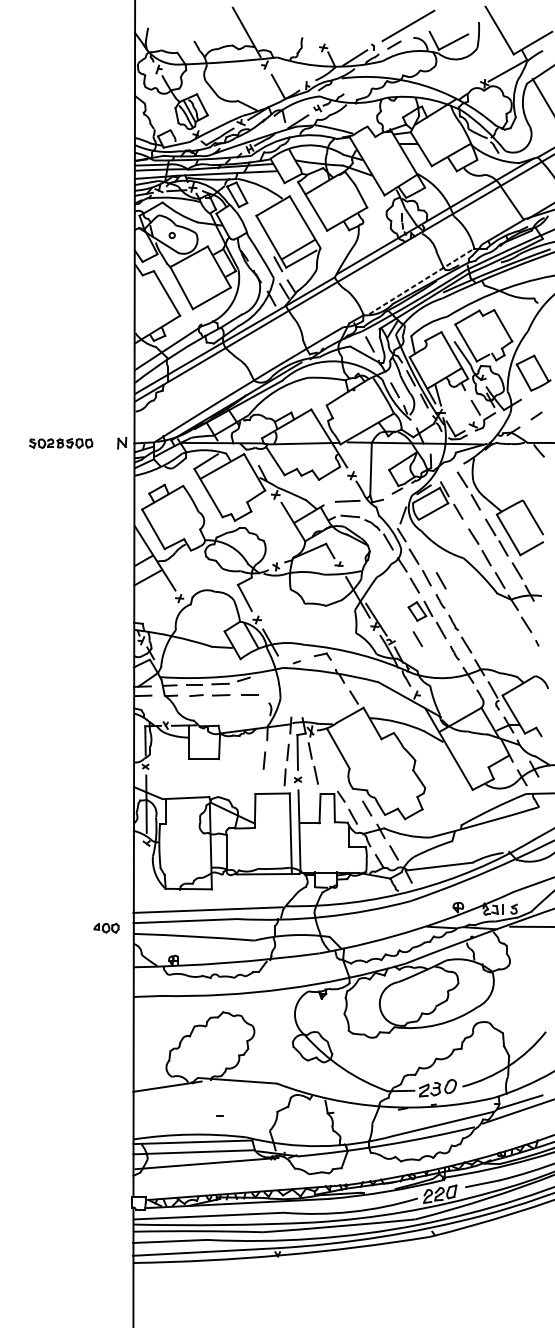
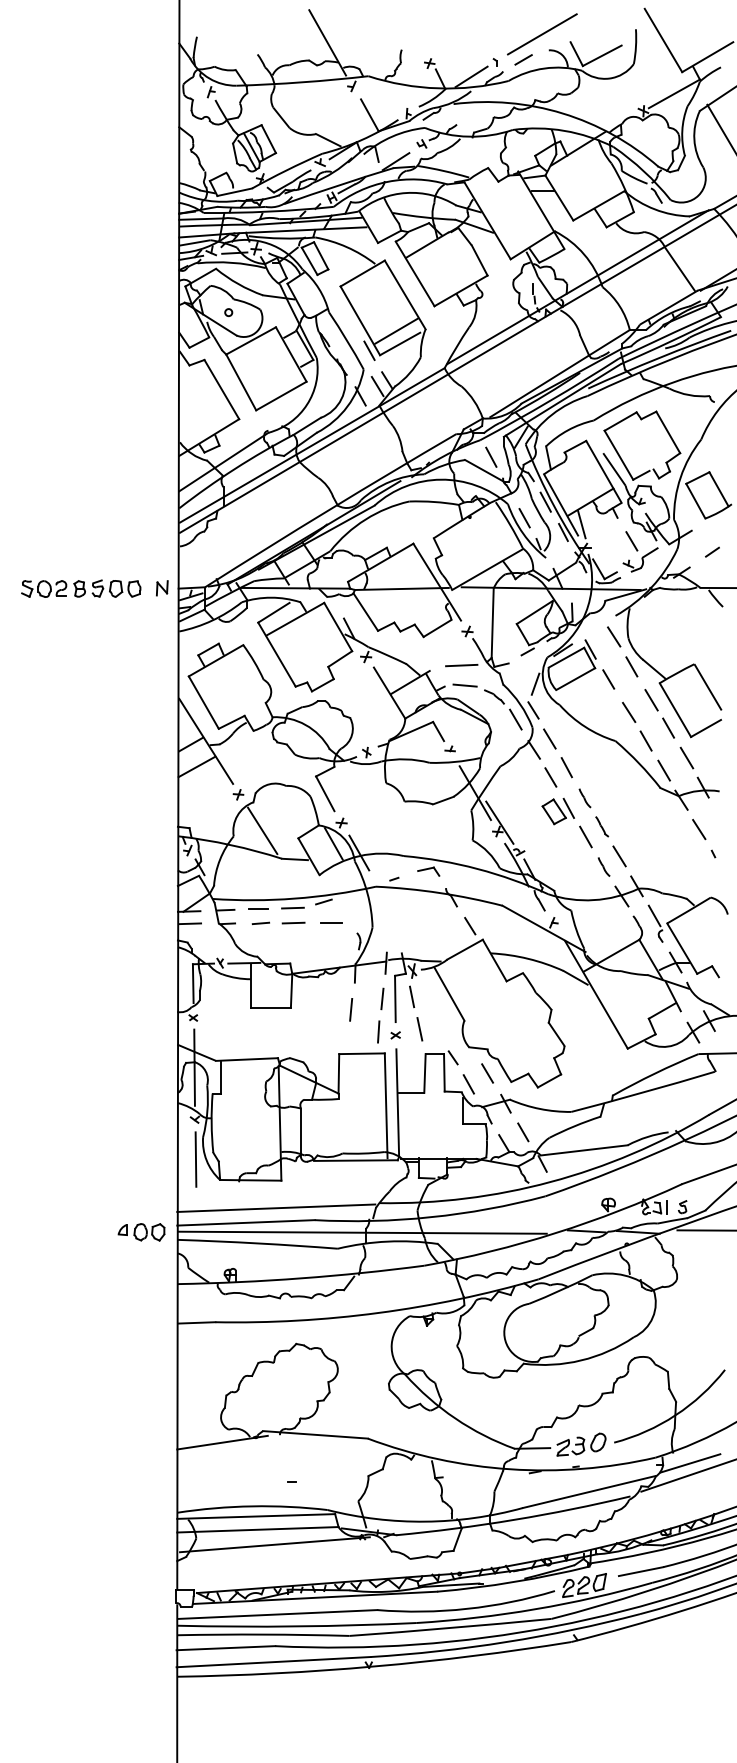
line: (422, 281) -> (560, 373), dashed -> solid
part: (61, 443) -> (81, 588), size x1.43
line: (440, 580) -> (585, 770), removed
line: (197, 625) -> (262, 830), added
line: (417, 639) -> (554, 848), removed
line: (147, 873) -> (195, 1159), added
part: (106, 928) -> (141, 1232), size x1.43
line: (272, 928) -> (361, 1232), added

